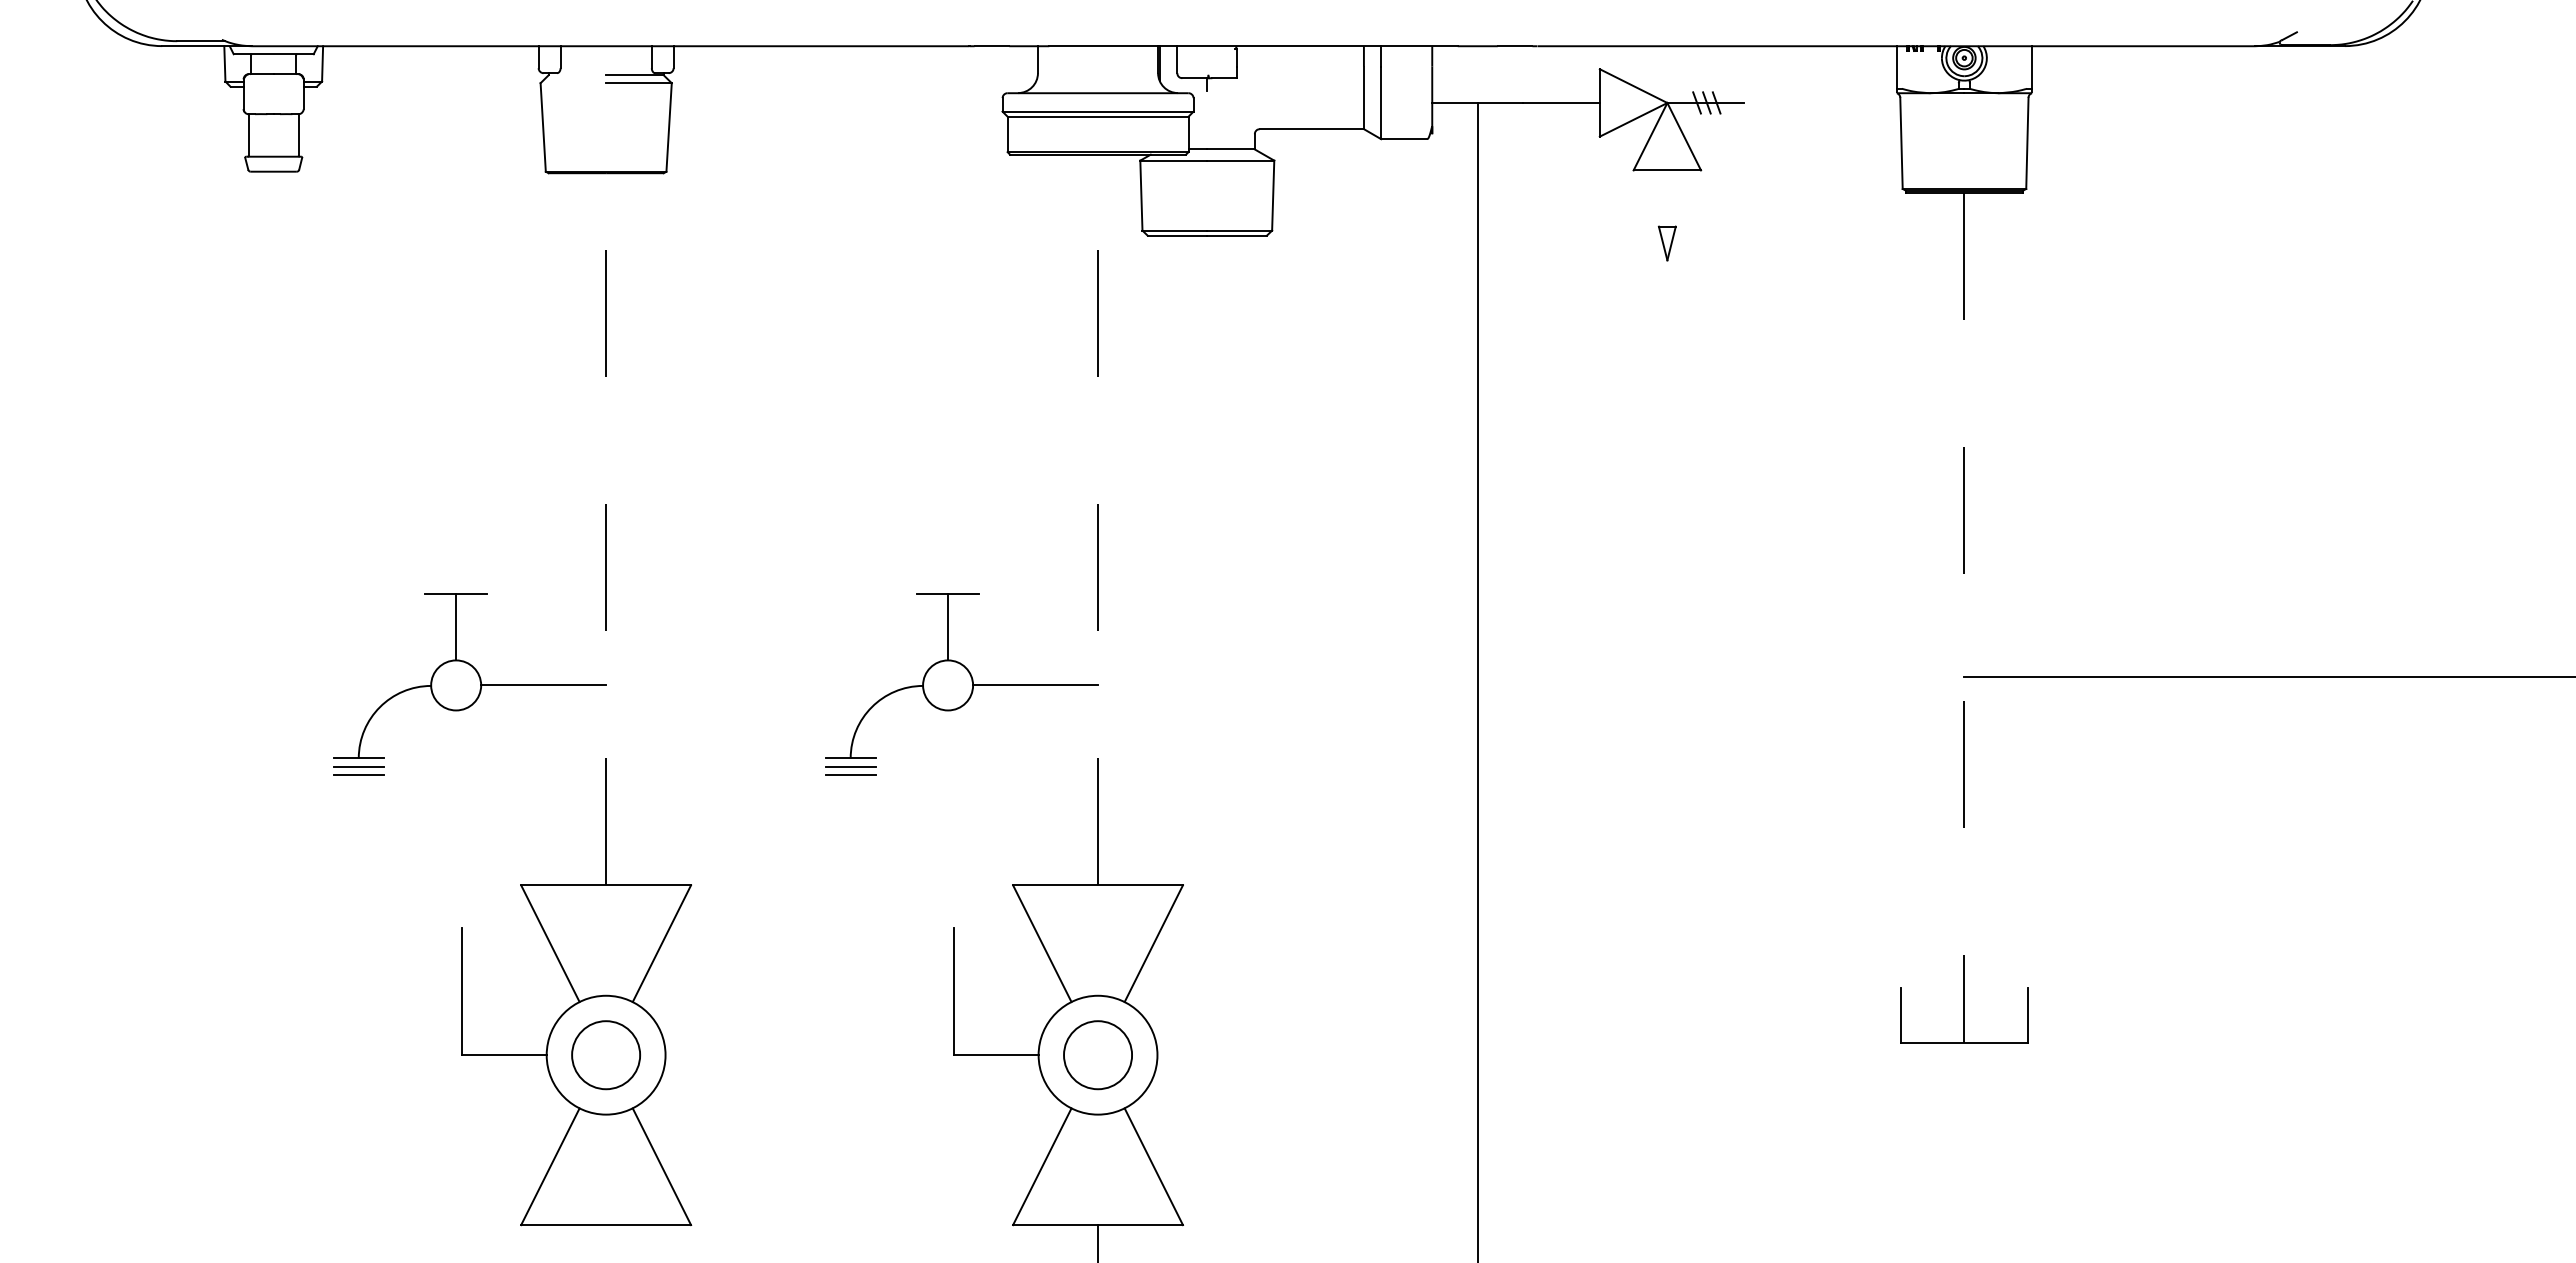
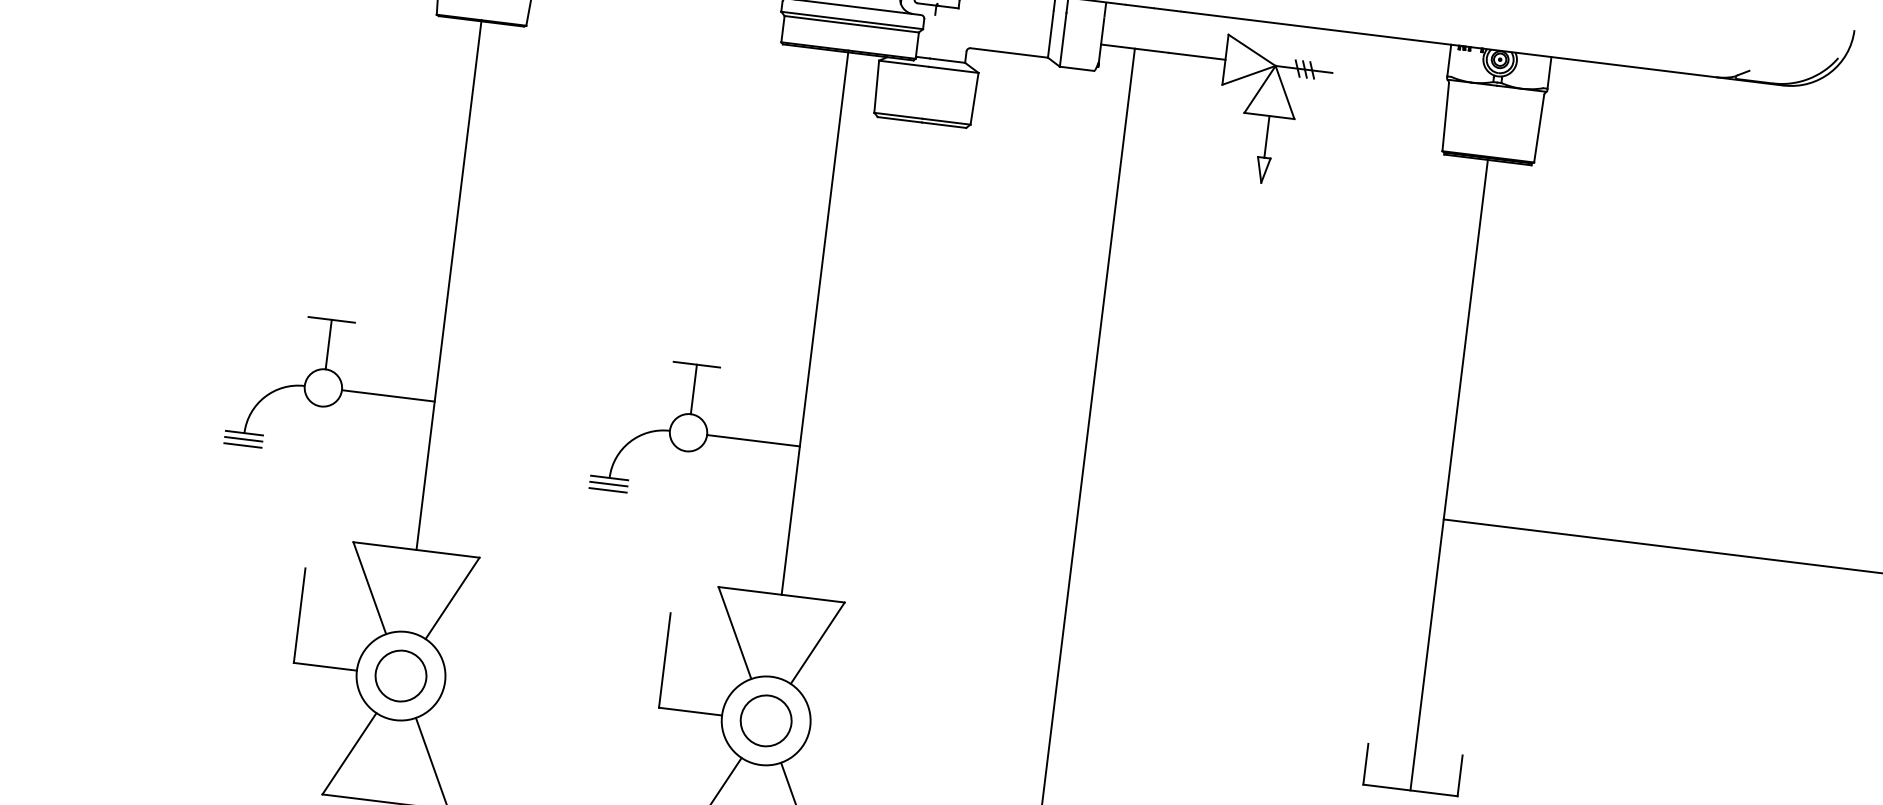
line: (1667, 198) -> (1266, 136), added
line: (1098, 518) -> (815, 322), dashed -> solid
line: (606, 528) -> (449, 285), dashed -> solid
line: (1964, 617) -> (1449, 474), dashed -> solid

